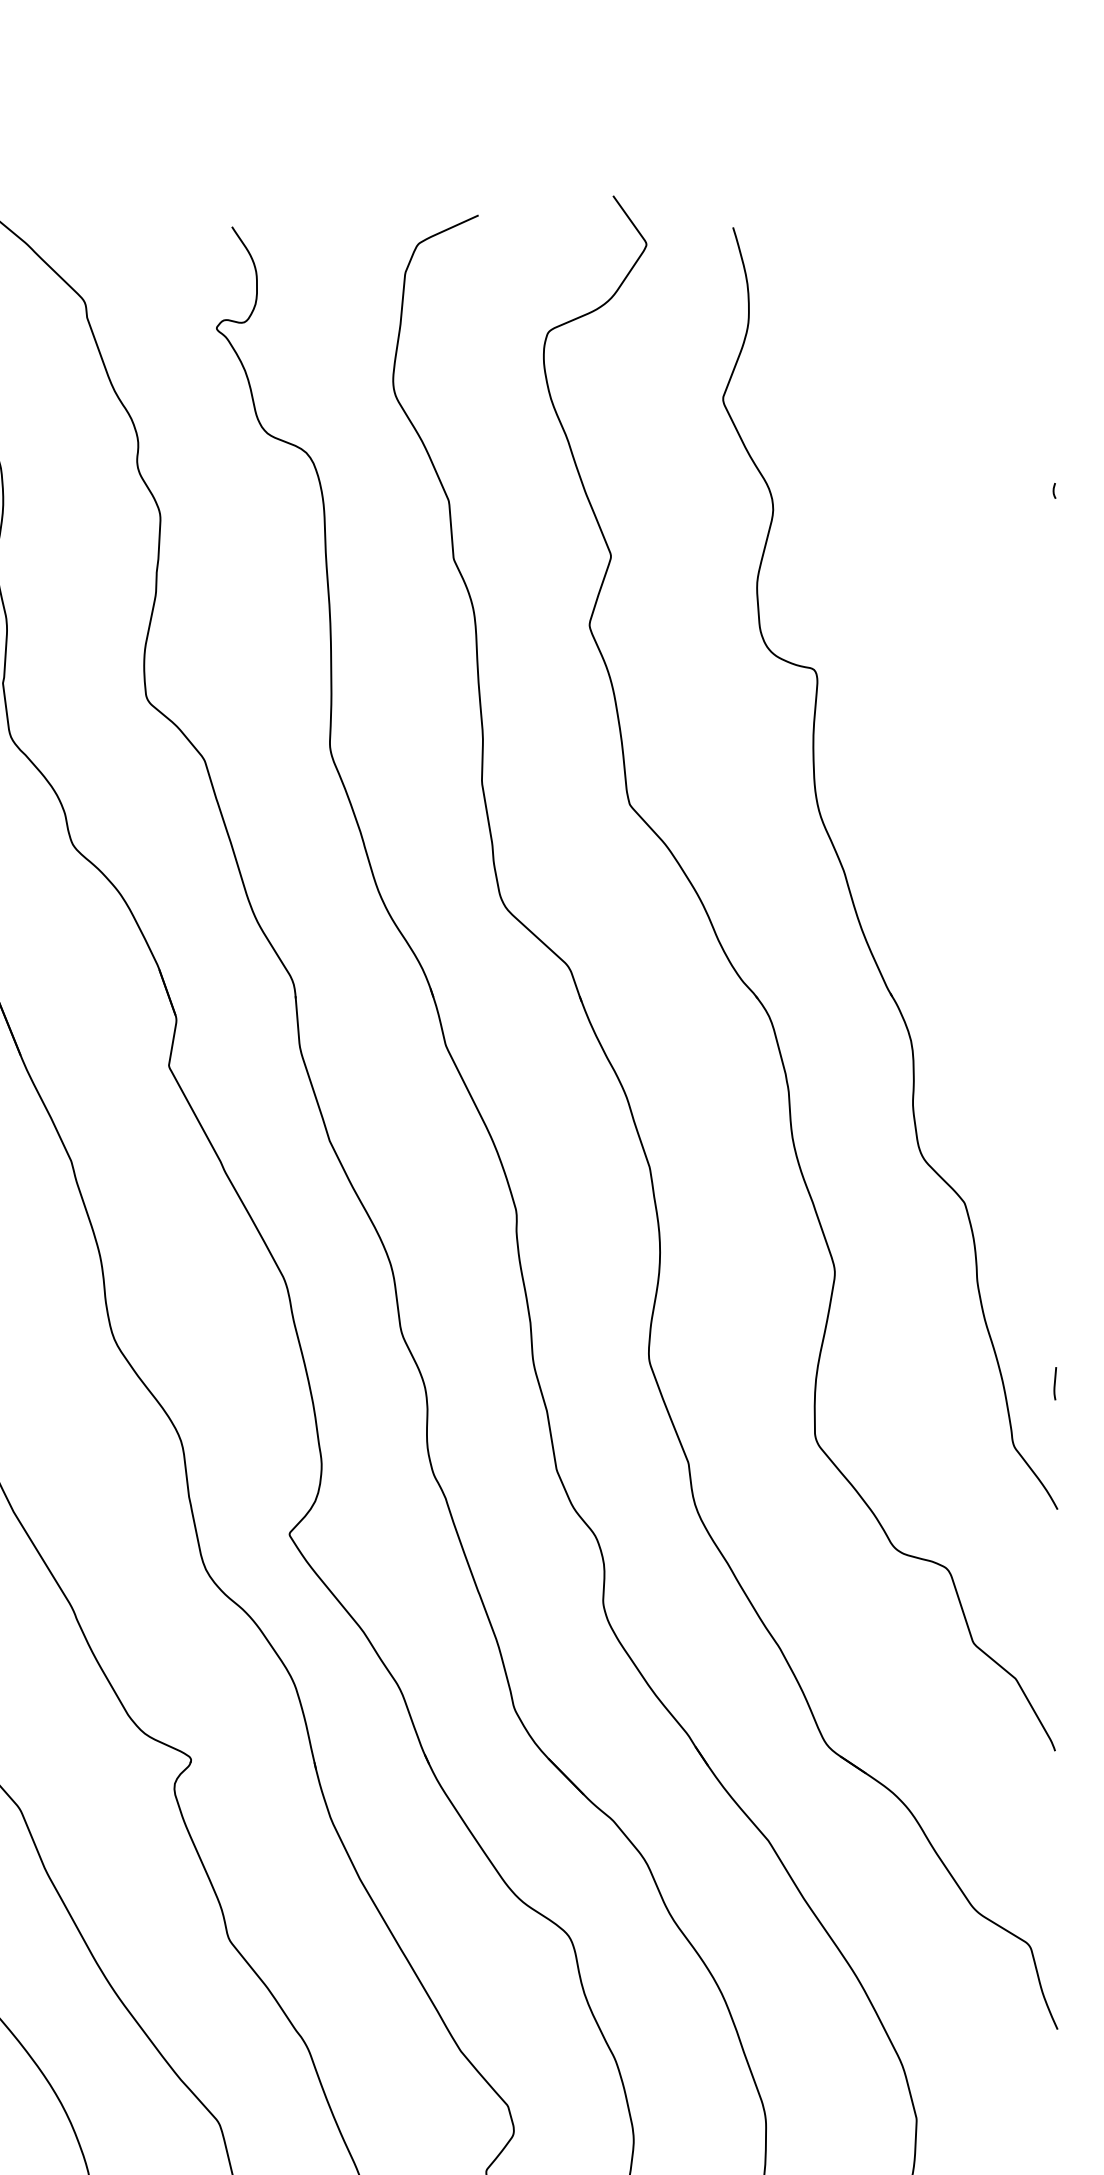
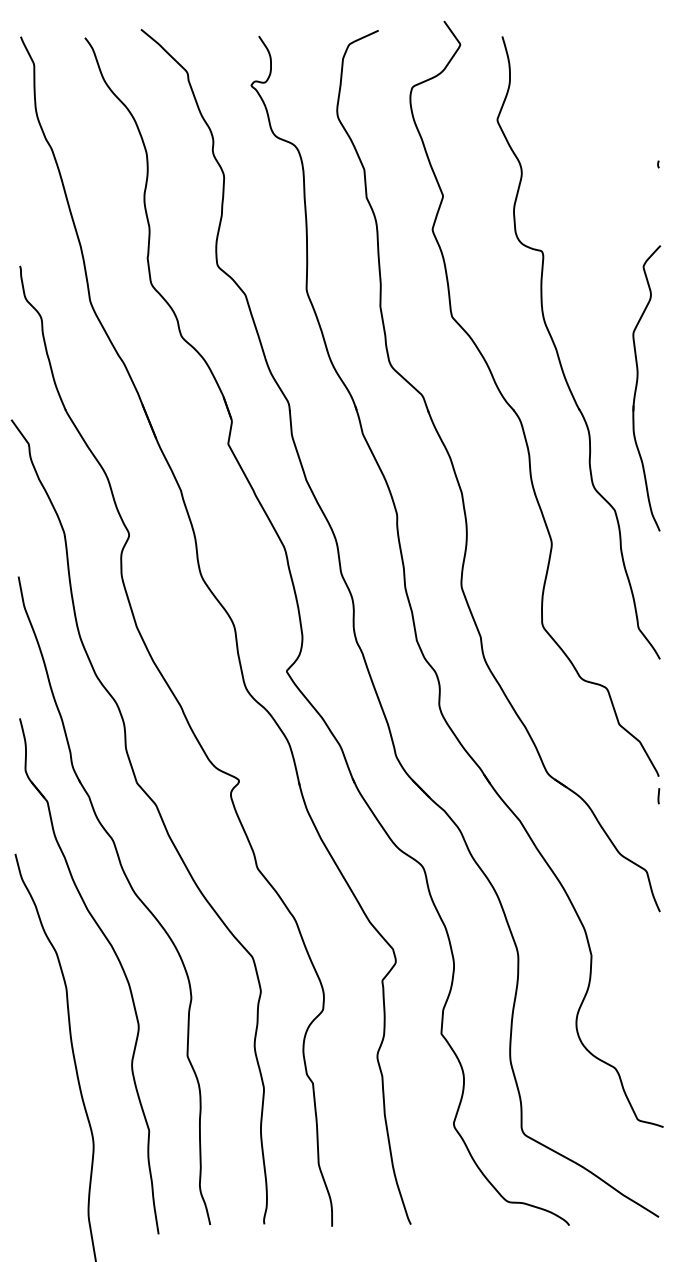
part: (1011, 947) -> (637, 386), added
line: (1054, 1384) -> (658, 796), moved

